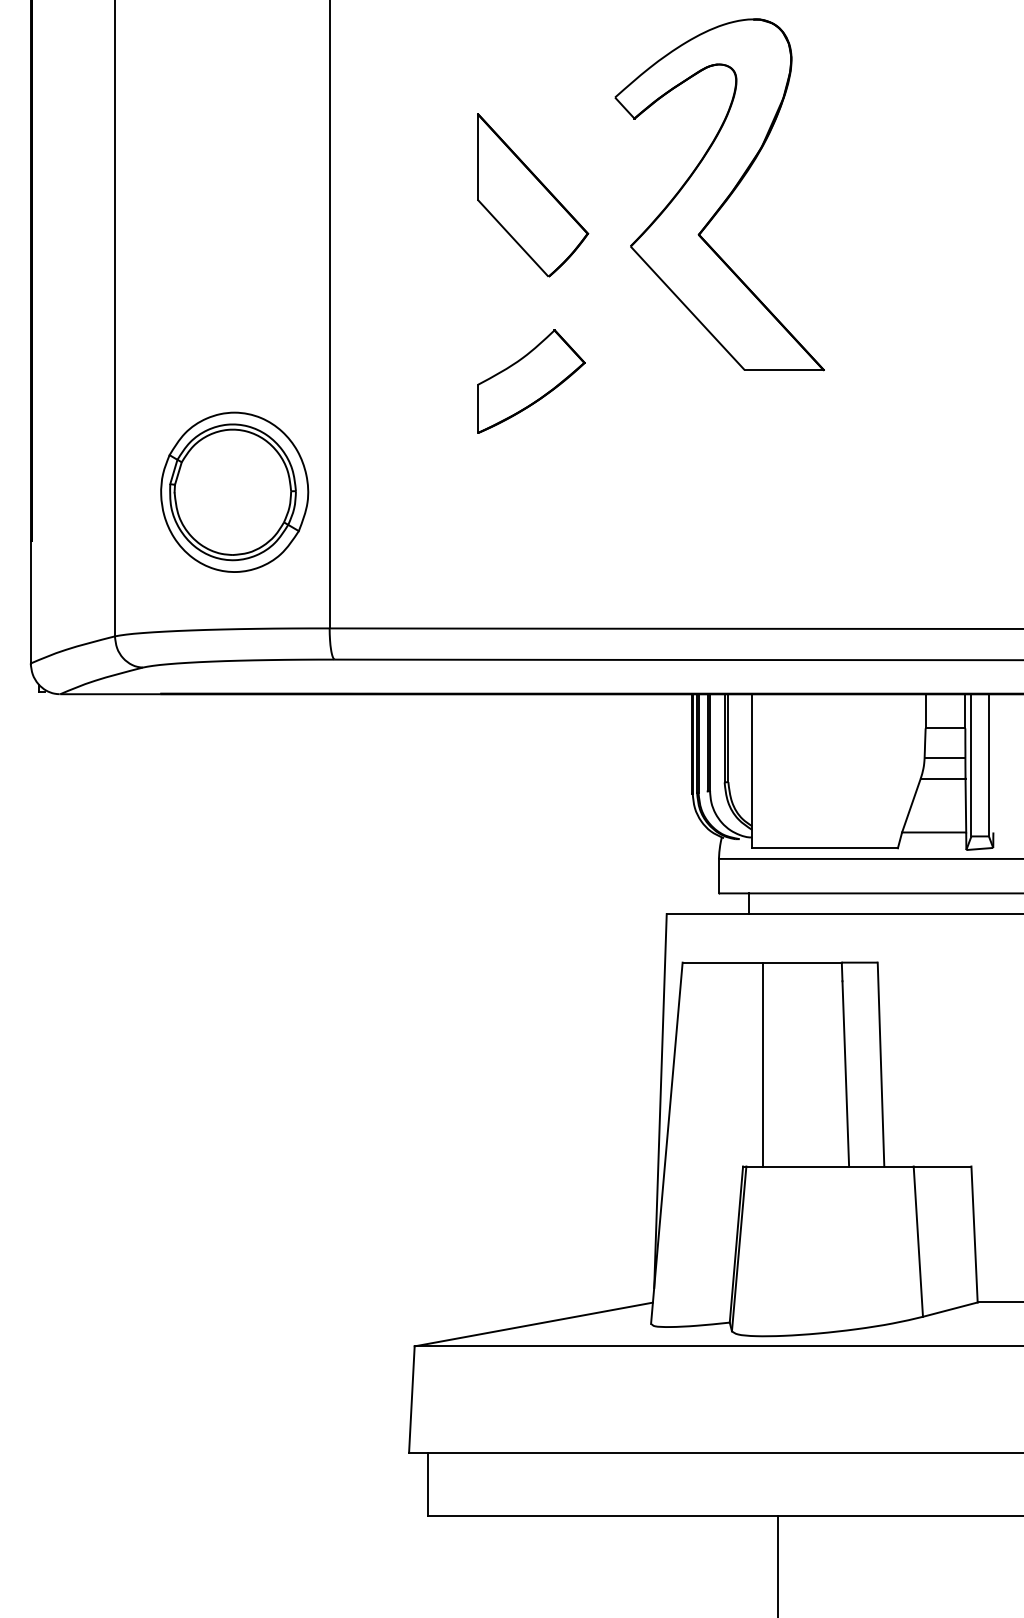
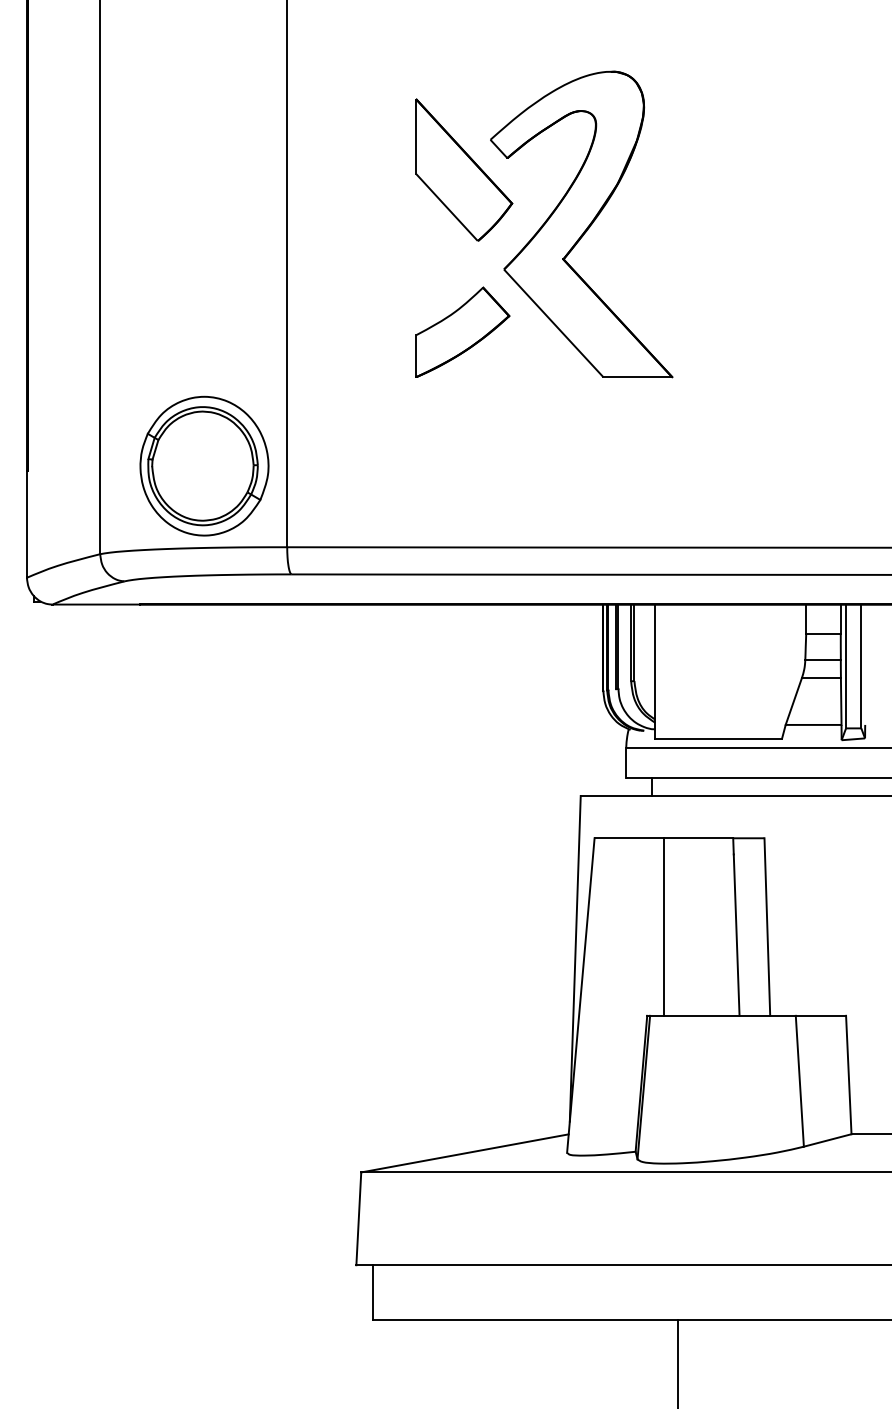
part: (719, 194) -> (581, 224), moved
part: (234, 491) -> (204, 465), moved

